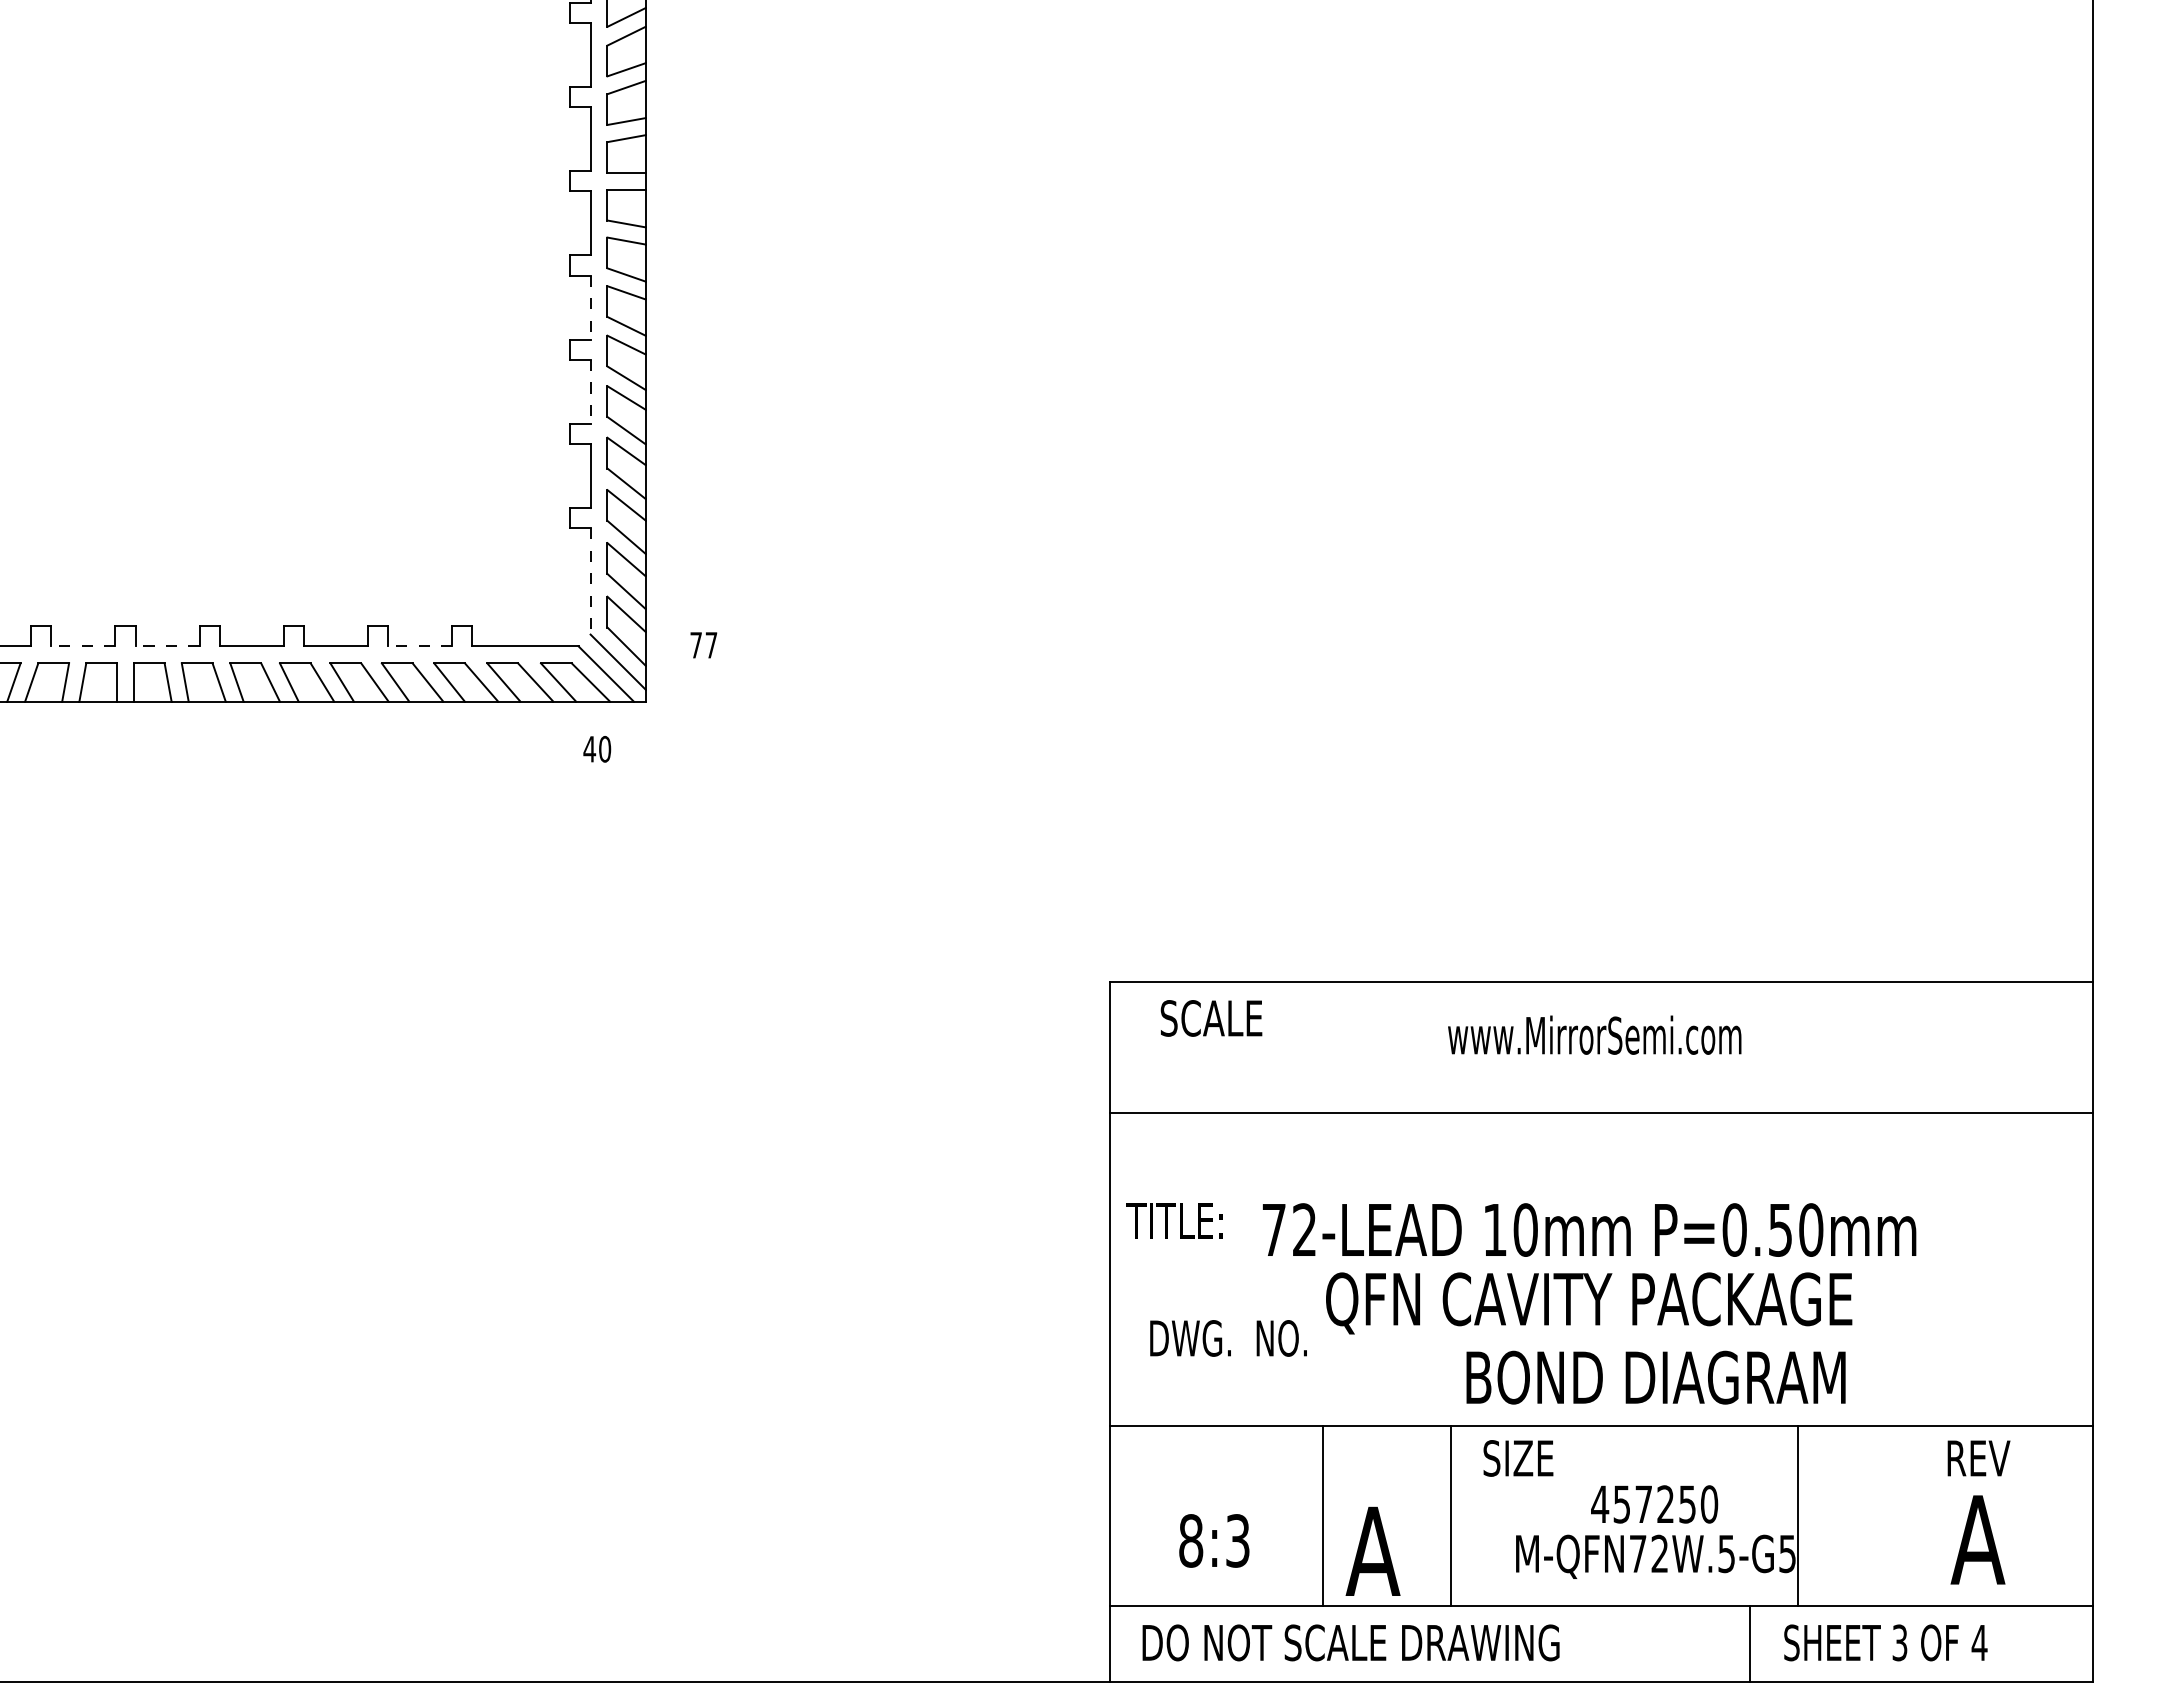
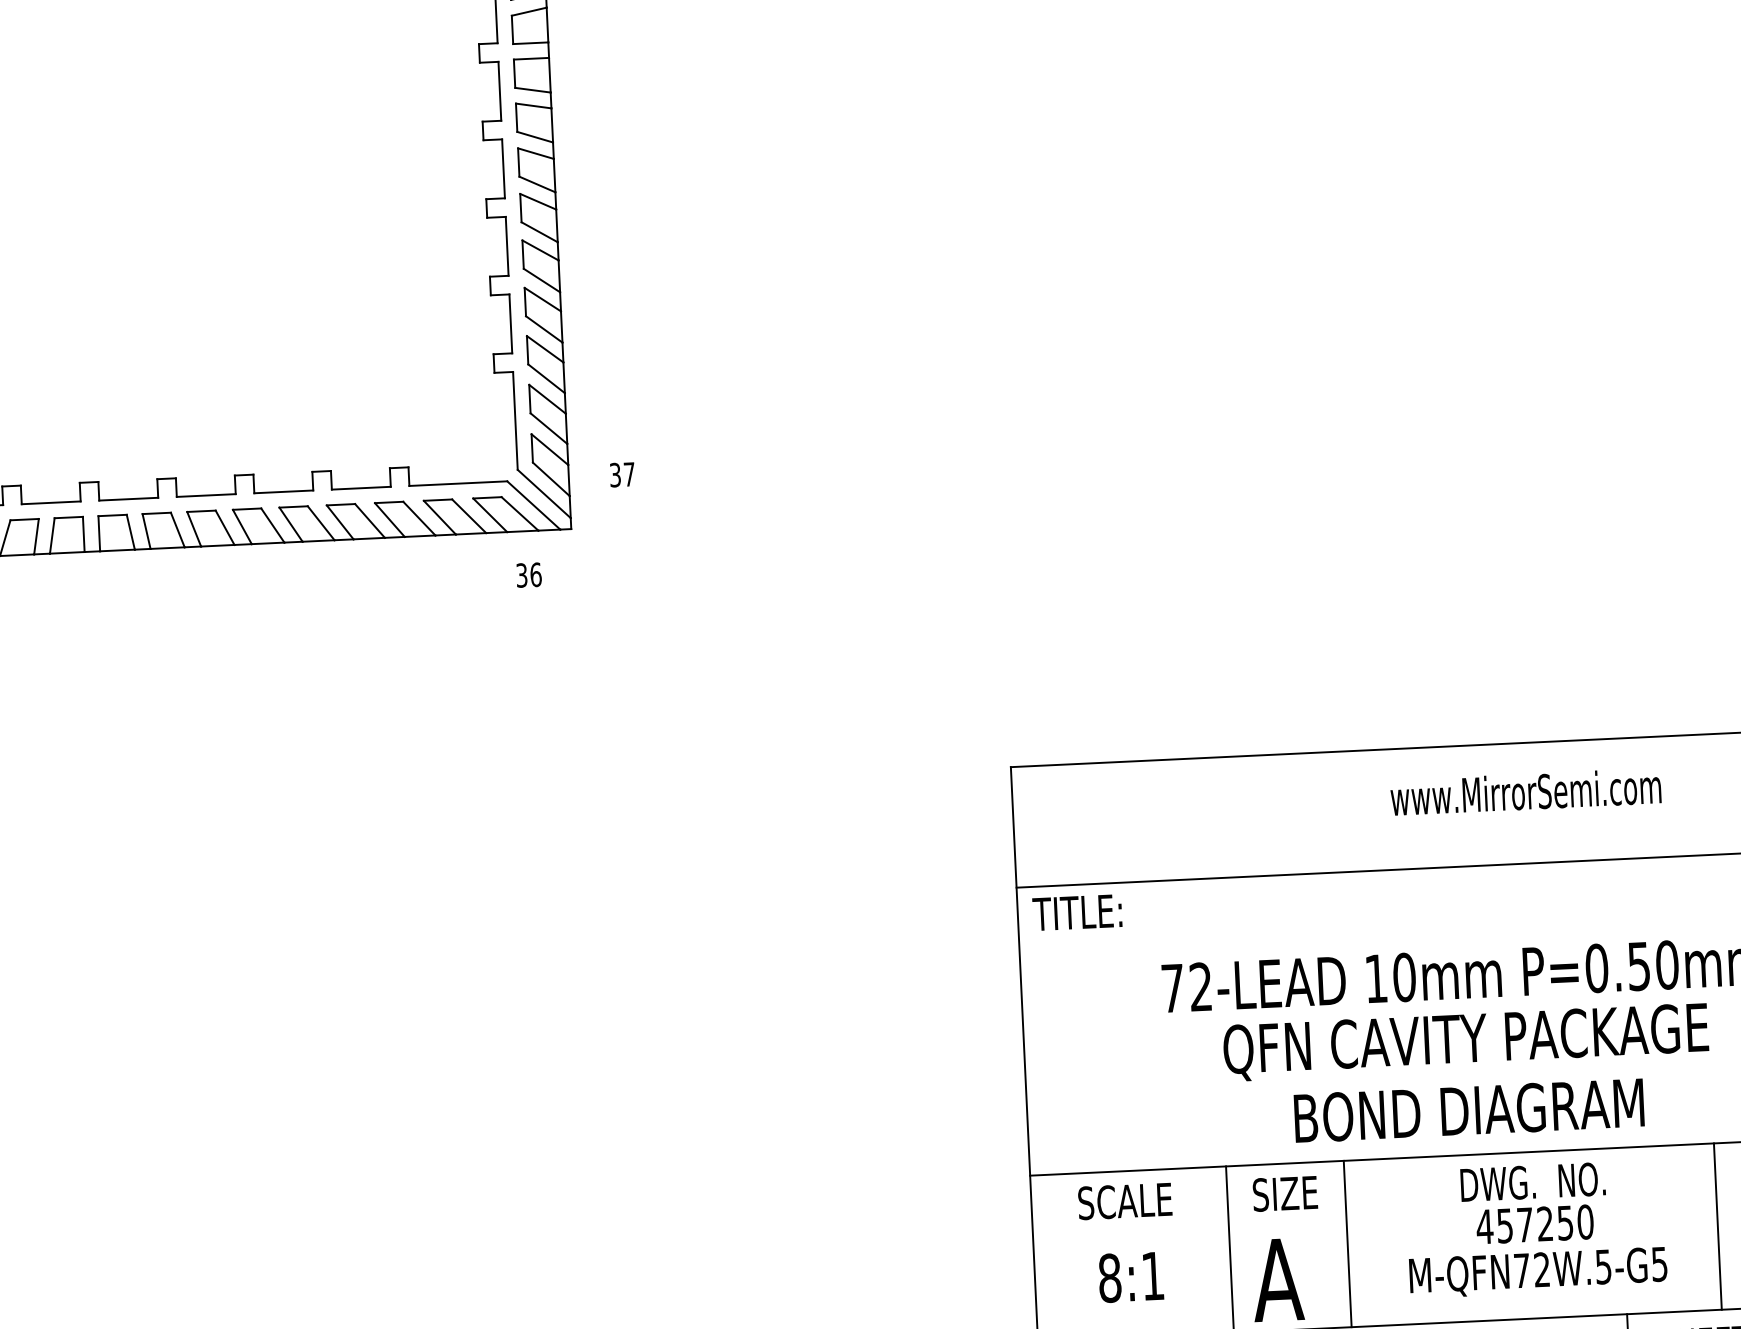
line: (590, 307) -> (503, 168), dashed -> solid
line: (590, 391) -> (507, 246), dashed -> solid
line: (590, 581) -> (515, 420), dashed -> solid
text: (695, 644) -> (614, 474), 77 -> 37
line: (83, 646) -> (51, 502), dashed -> solid
line: (167, 646) -> (128, 499), dashed -> solid
line: (420, 646) -> (361, 488), dashed -> solid
text: (597, 748) -> (529, 574), 40 -> 36
text: (1211, 1018) -> (1125, 1201), moved
text: (1594, 1034) -> (1525, 791), moved
text: (1174, 1220) -> (1077, 912), moved
text: (1228, 1338) -> (1532, 1182), moved
text: (1655, 1377) -> (1468, 1110), moved
text: (1518, 1458) -> (1285, 1193), moved
line: (1797, 1515) -> (1717, 1226), moved
text: (1237, 1540) -> (1152, 1275), 8:3 -> 8:1

